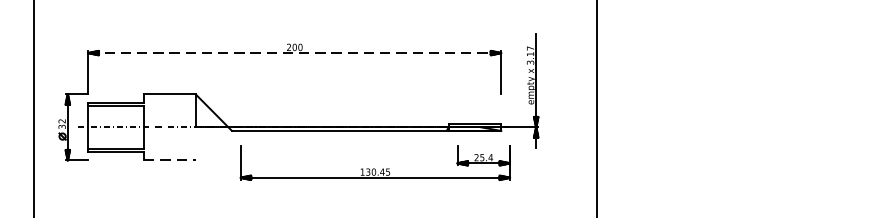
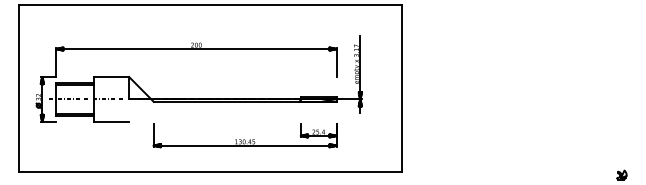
line: (294, 53) -> (196, 49), dashed -> solid
line: (169, 159) -> (111, 121), dashed -> solid
part: (374, 162) -> (244, 135), moved

